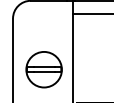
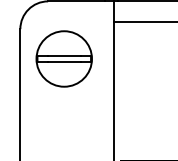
part: (43, 69) -> (63, 58), moved

